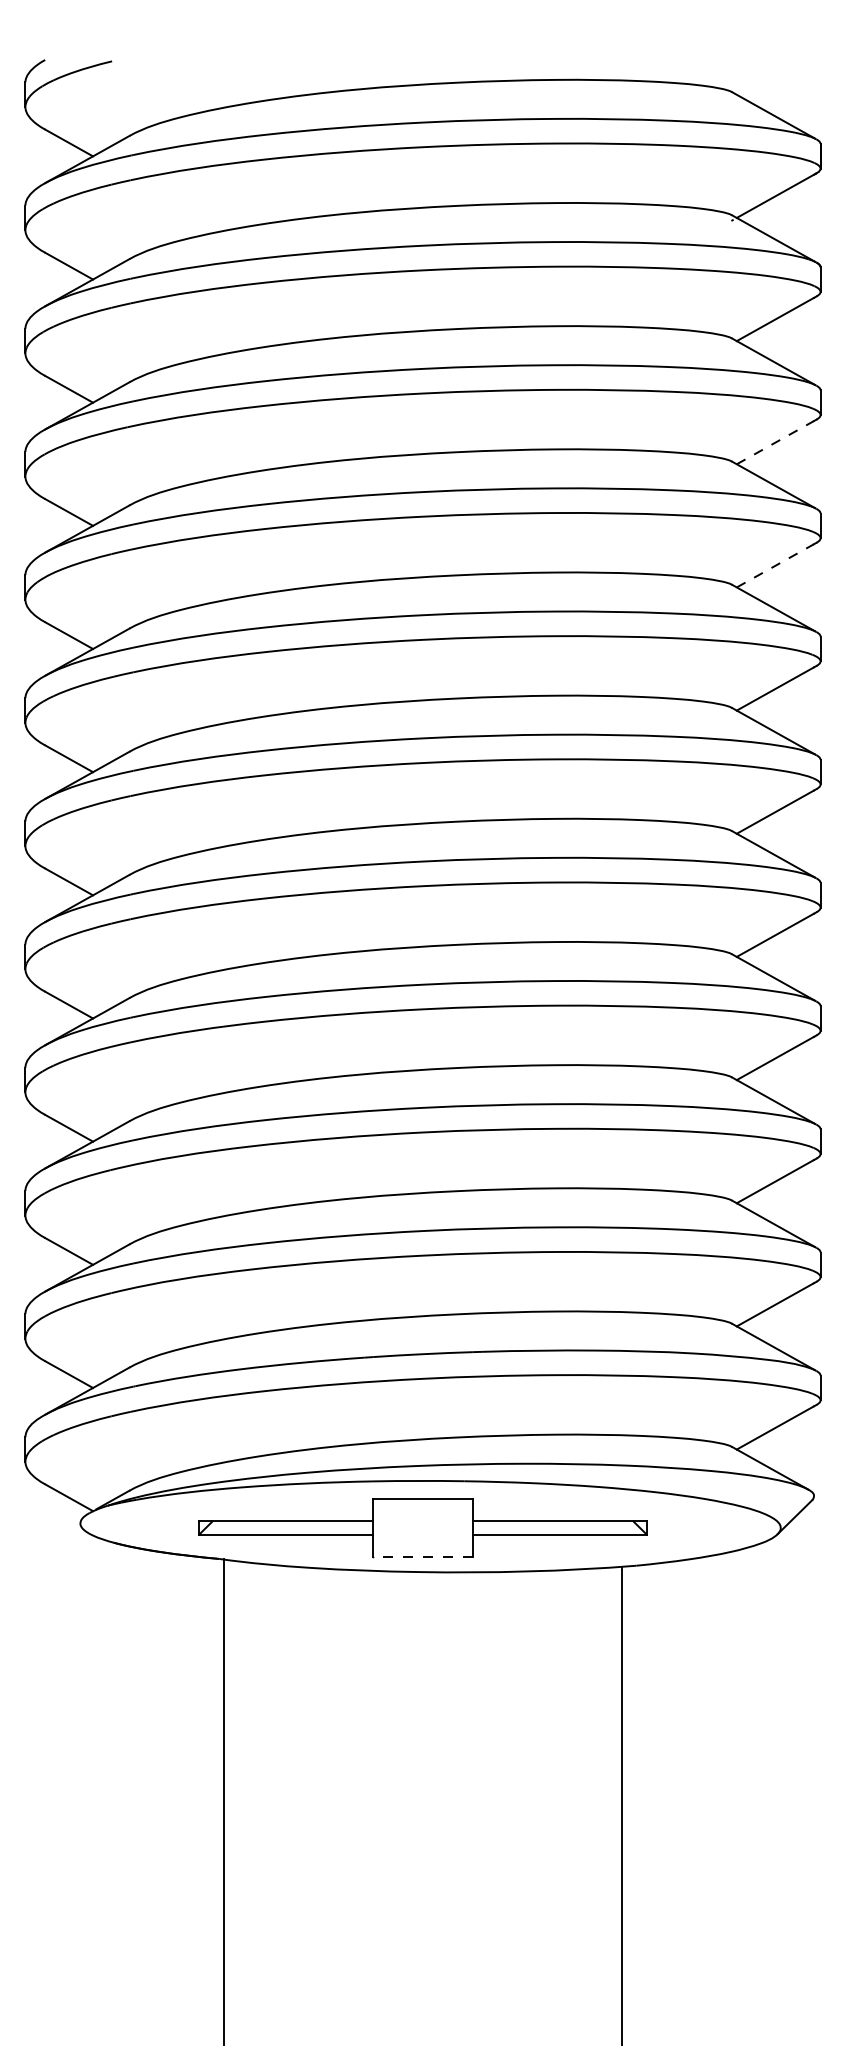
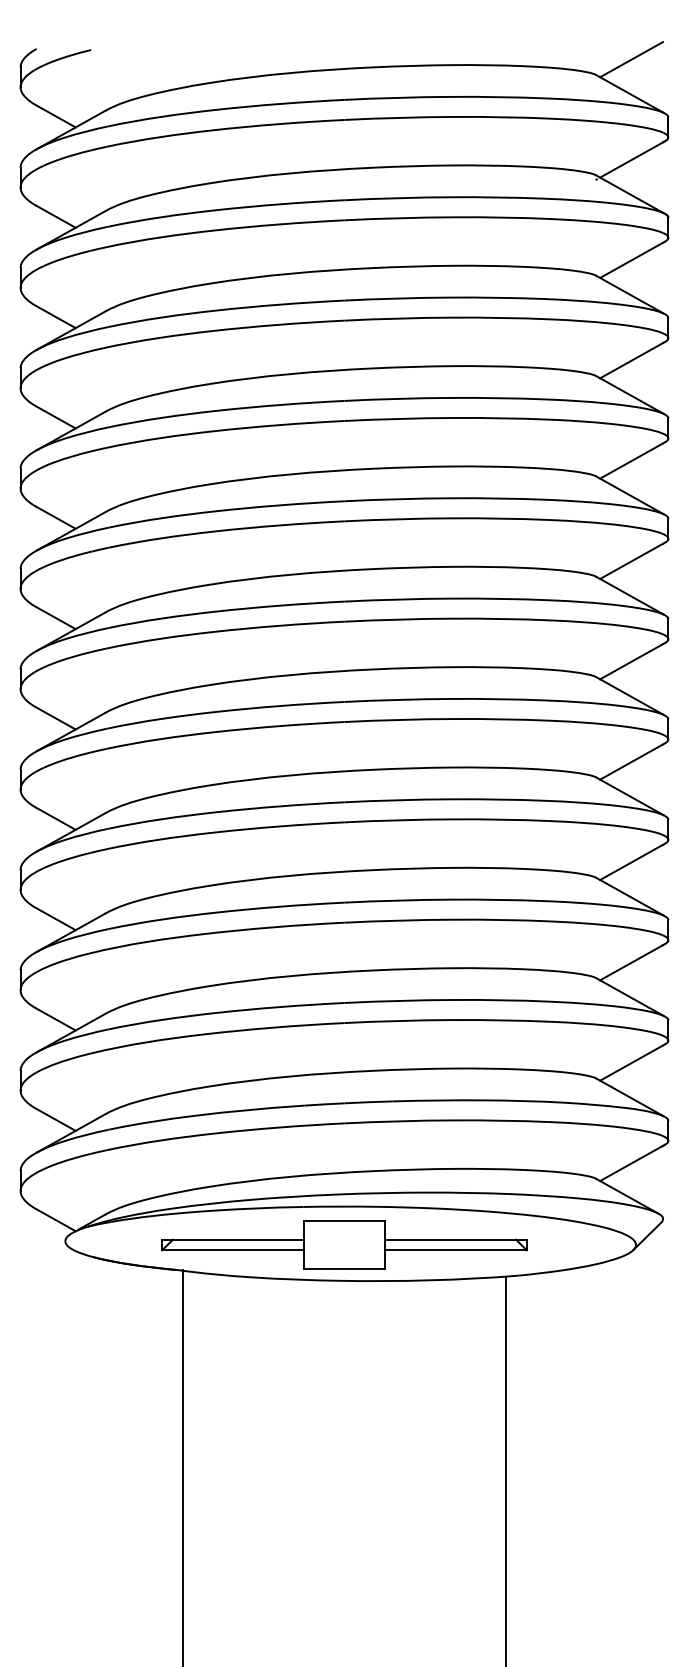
line: (775, 72) -> (631, 59), added
line: (776, 442) -> (632, 360), dashed -> solid
line: (776, 565) -> (632, 460), dashed -> solid
line: (423, 1556) -> (344, 1268), dashed -> solid

